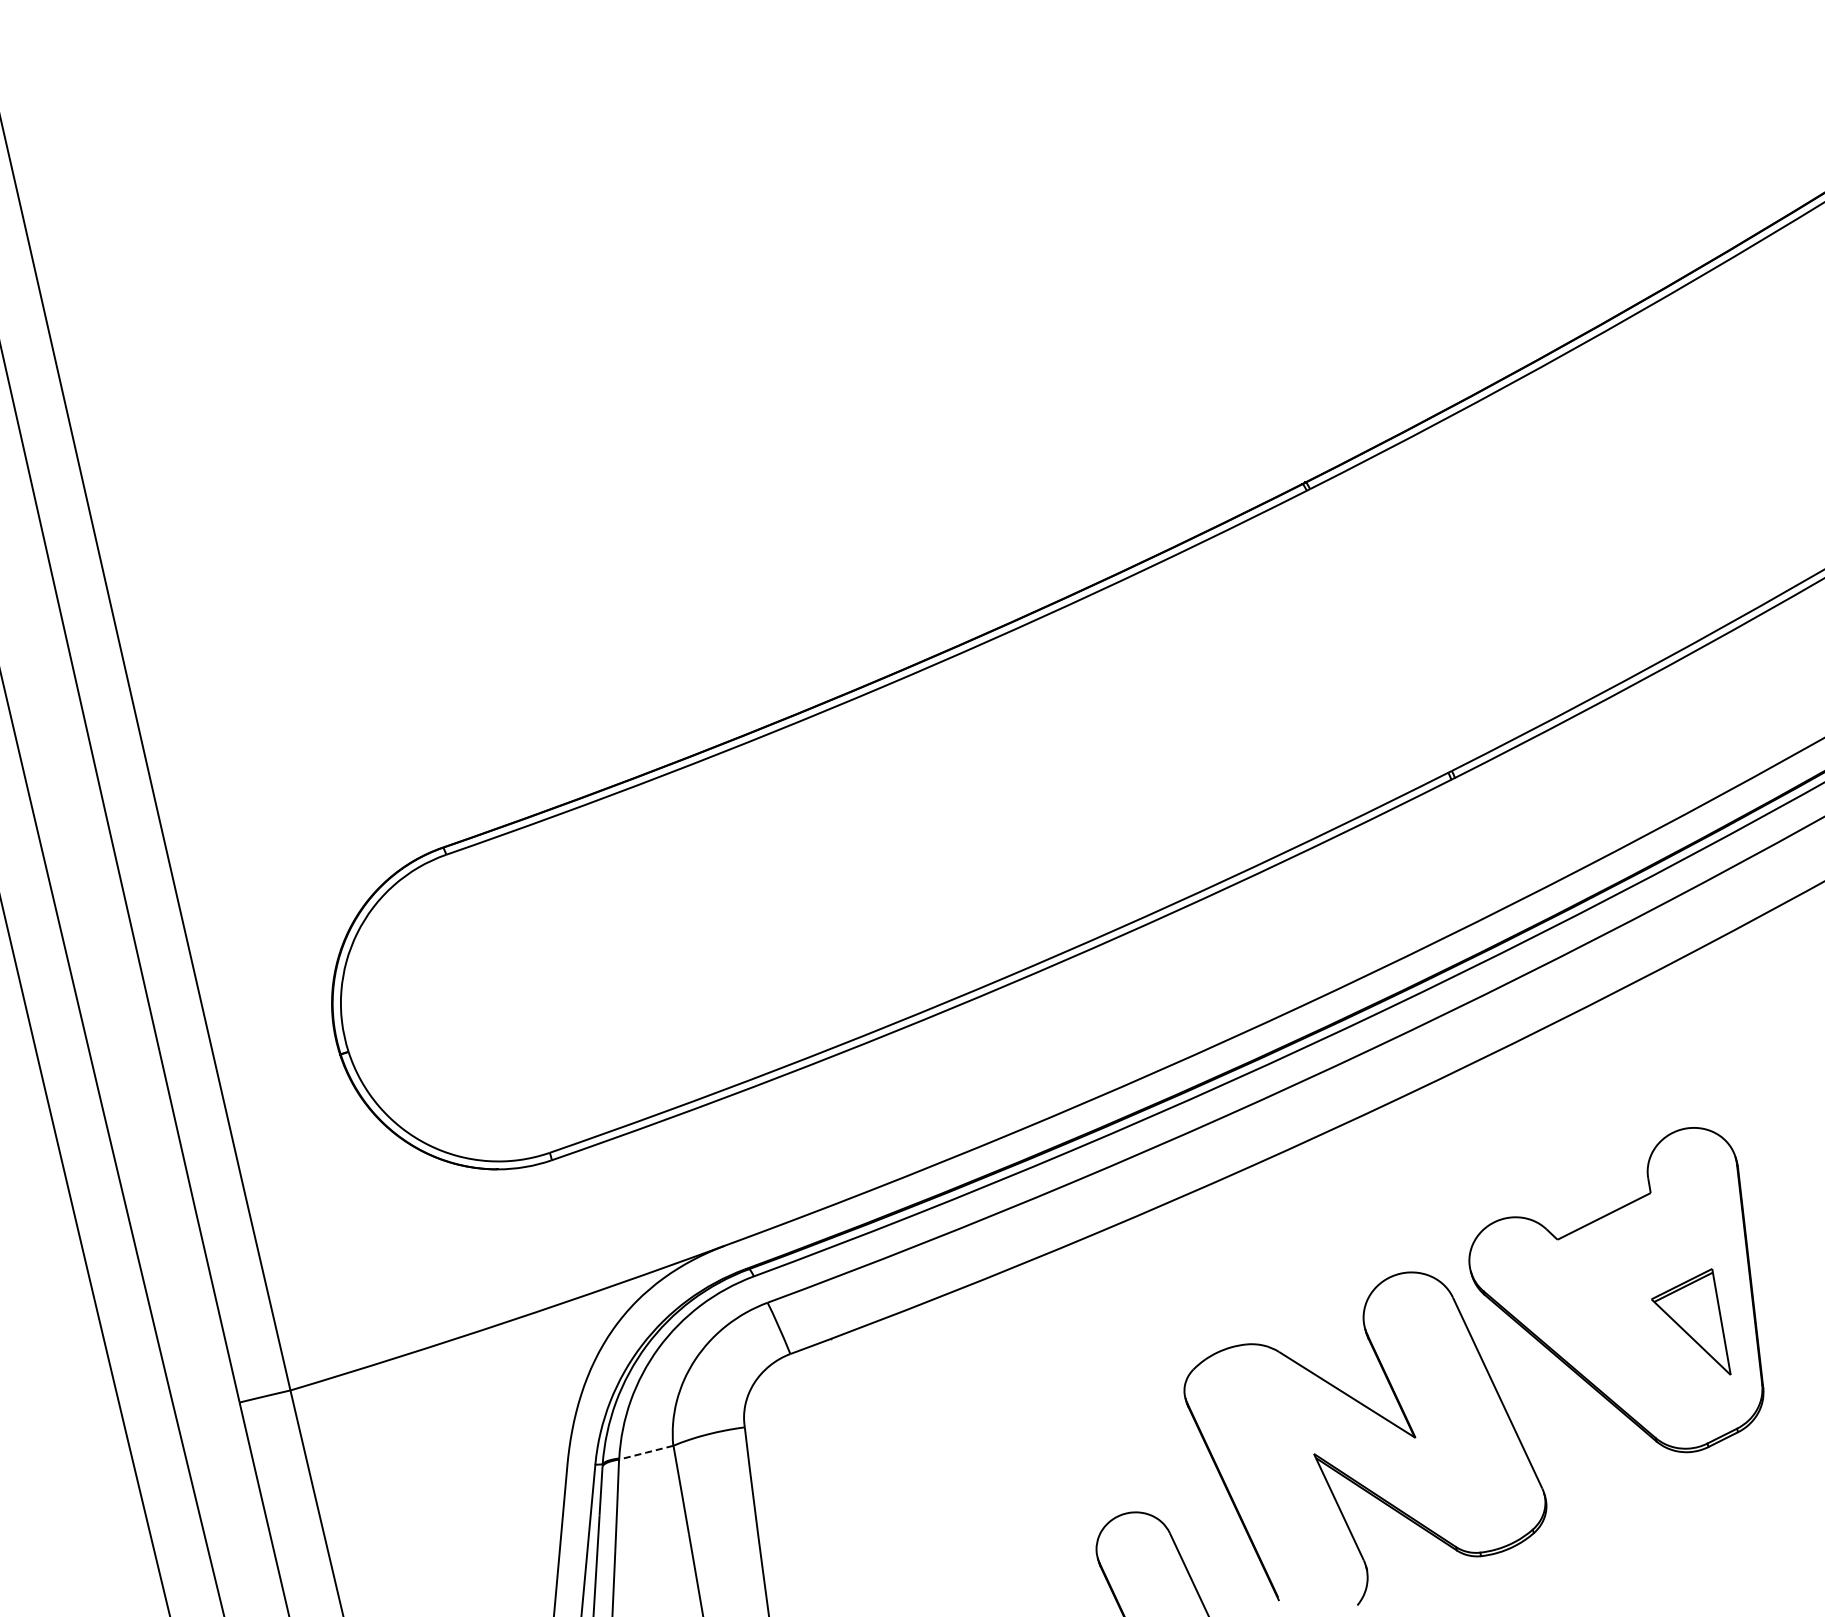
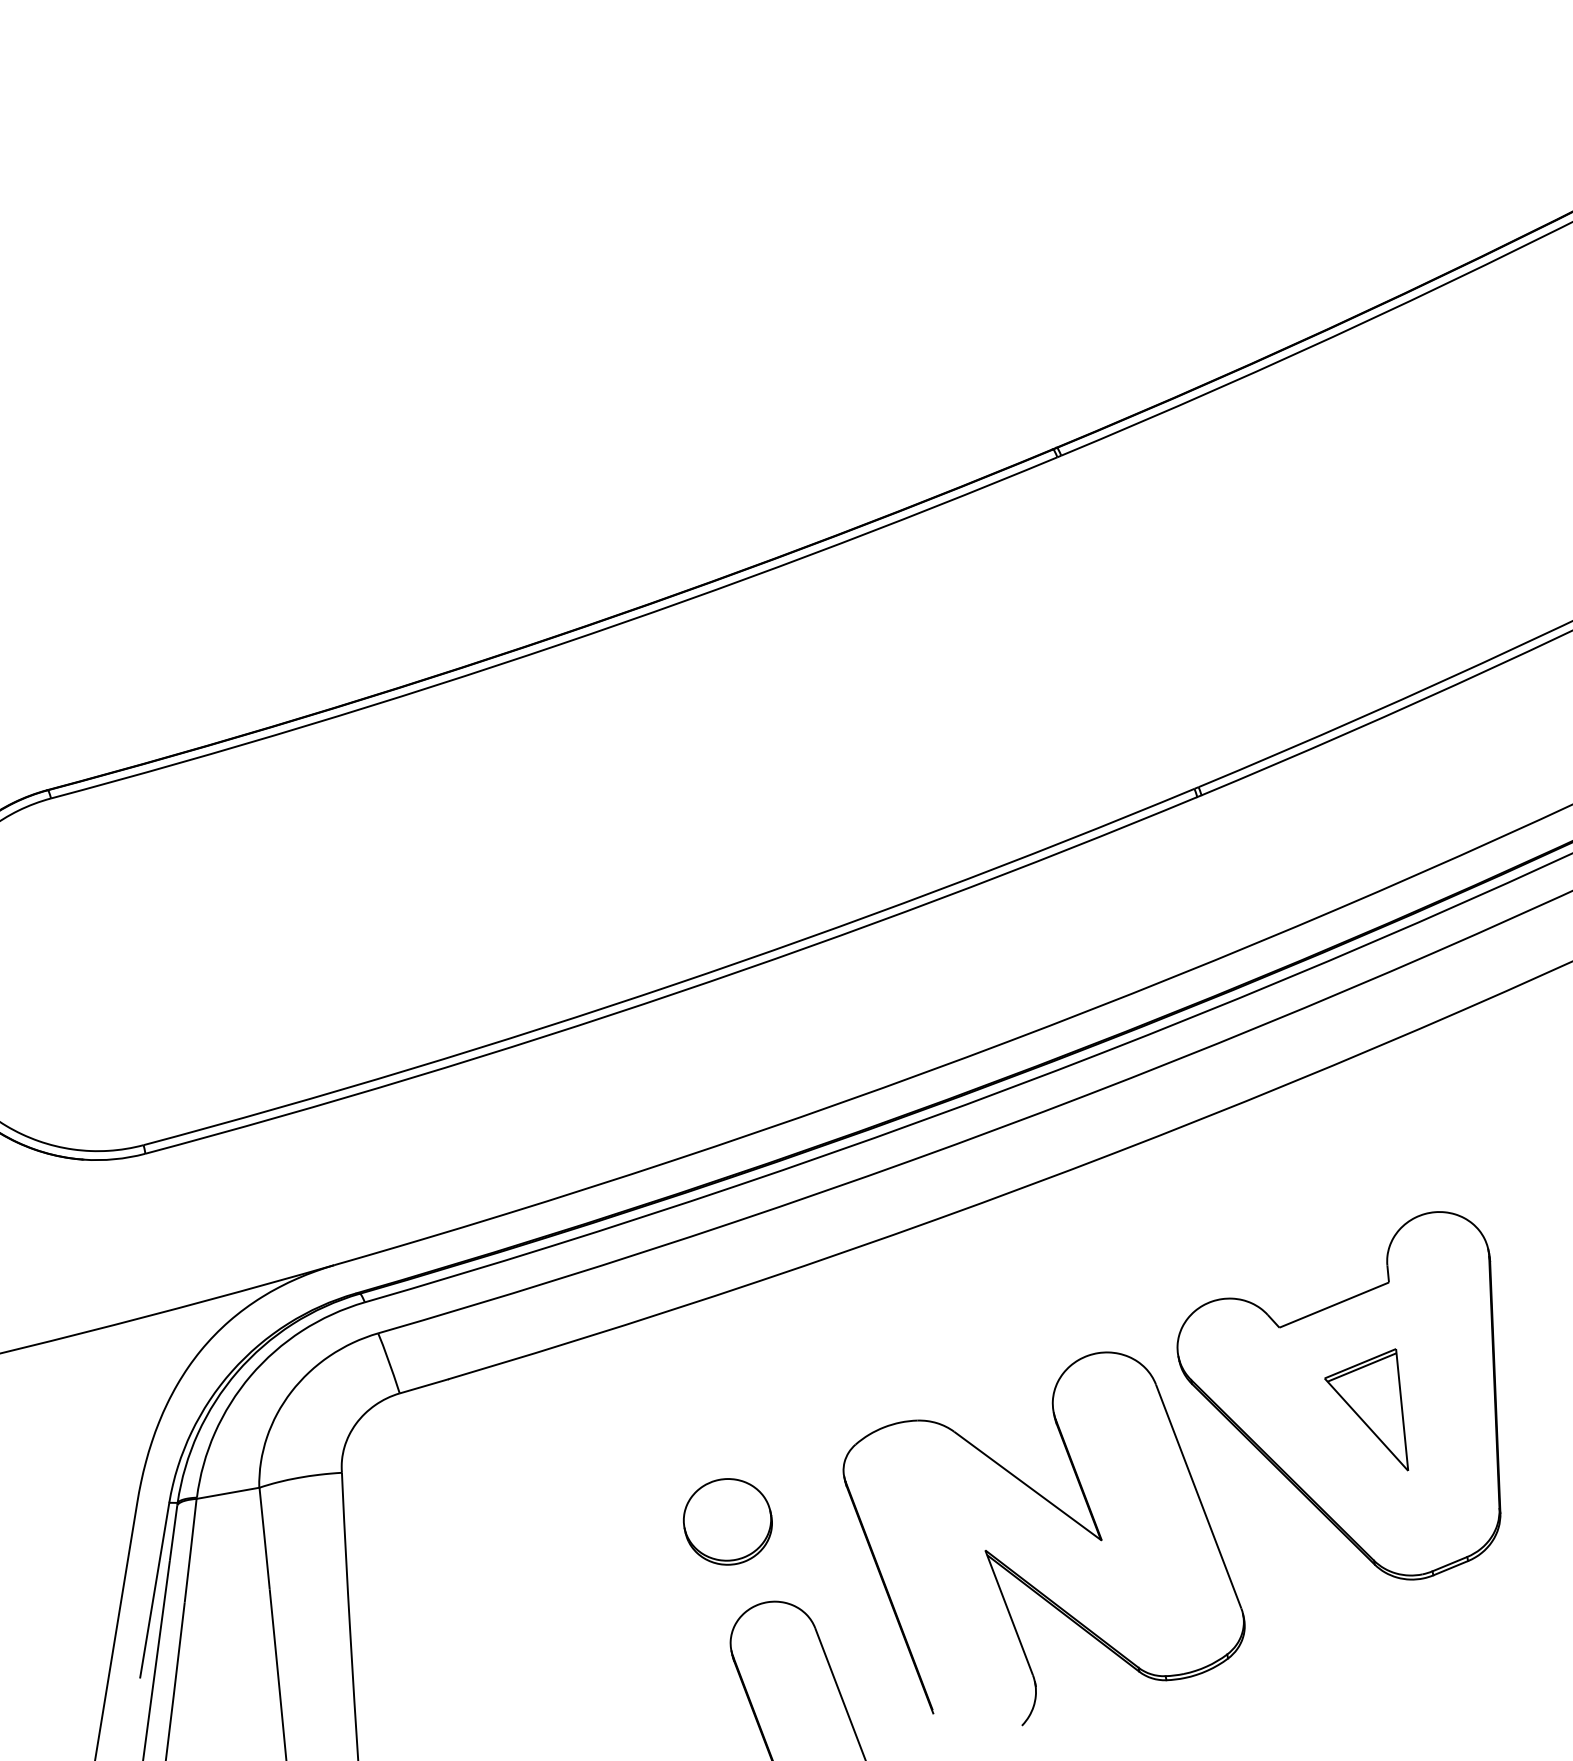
part: (1691, 1321) -> (1368, 1406), moved
part: (1086, 1445) -> (727, 1521), added
line: (646, 1452) -> (228, 1493), dashed -> solid

